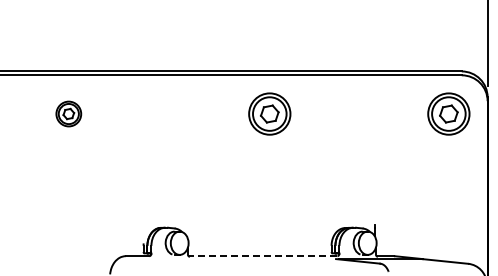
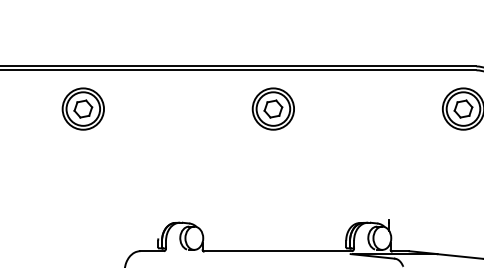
part: (68, 113) -> (83, 108), size x1.67
part: (269, 113) -> (273, 108), moved
line: (262, 256) -> (277, 251), dashed -> solid

